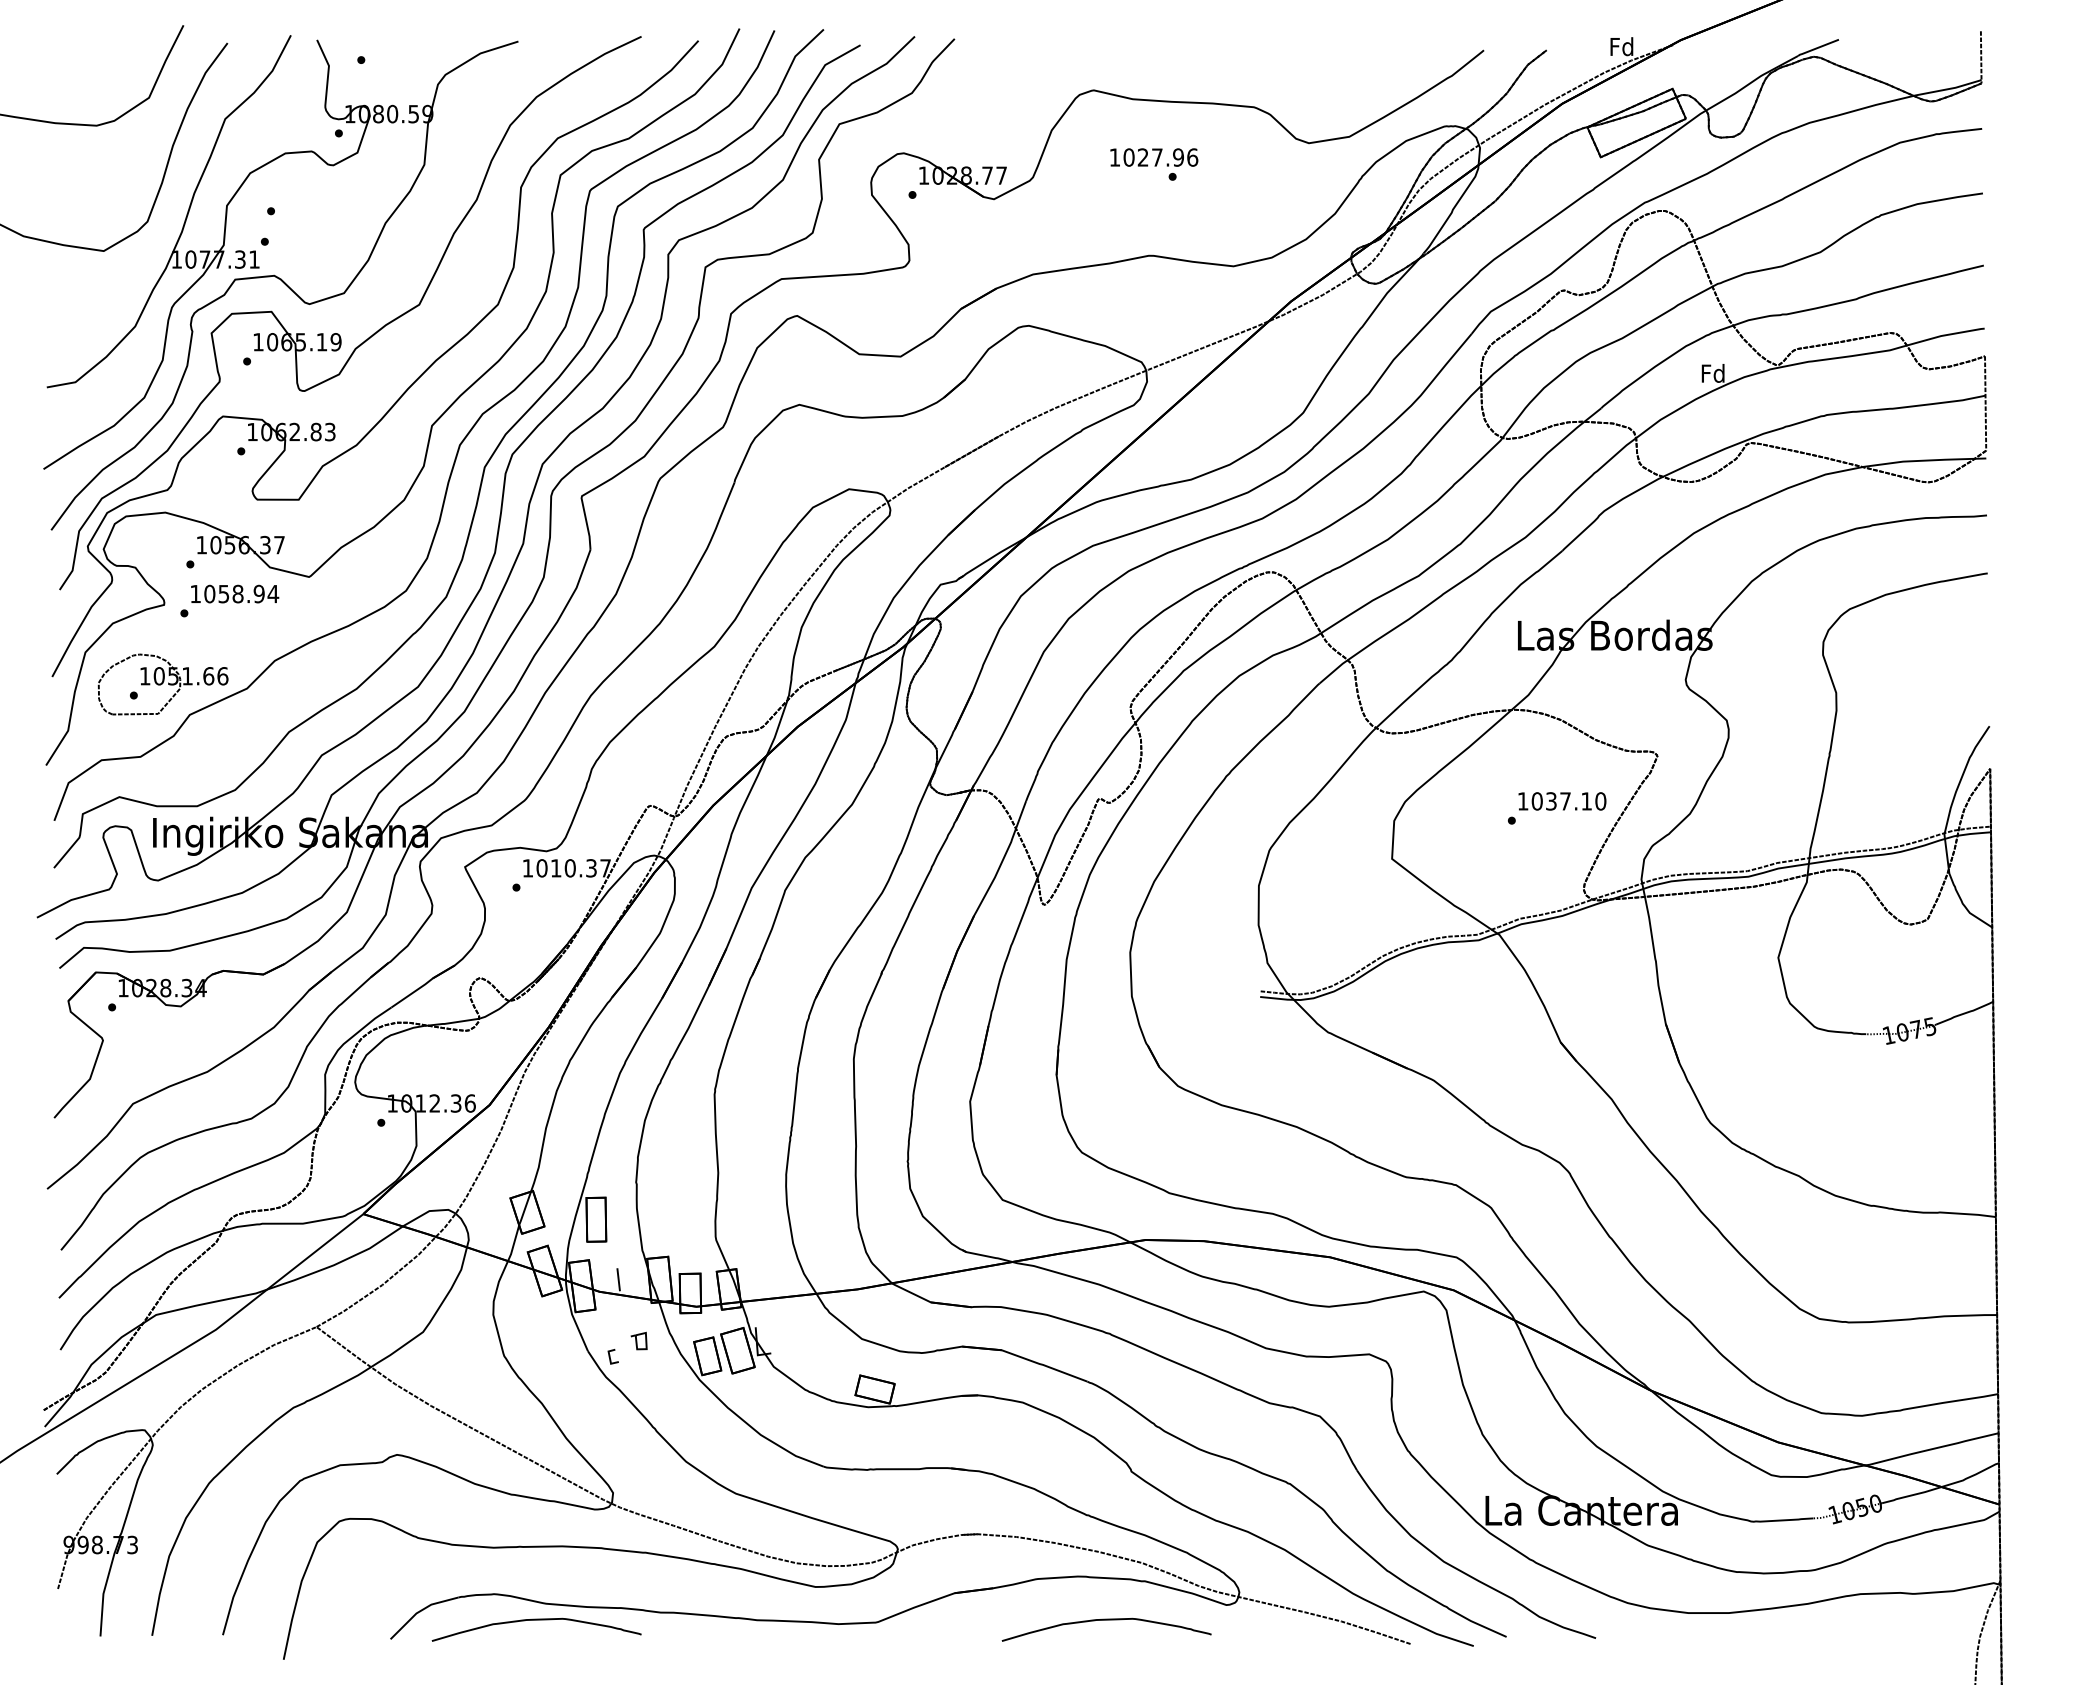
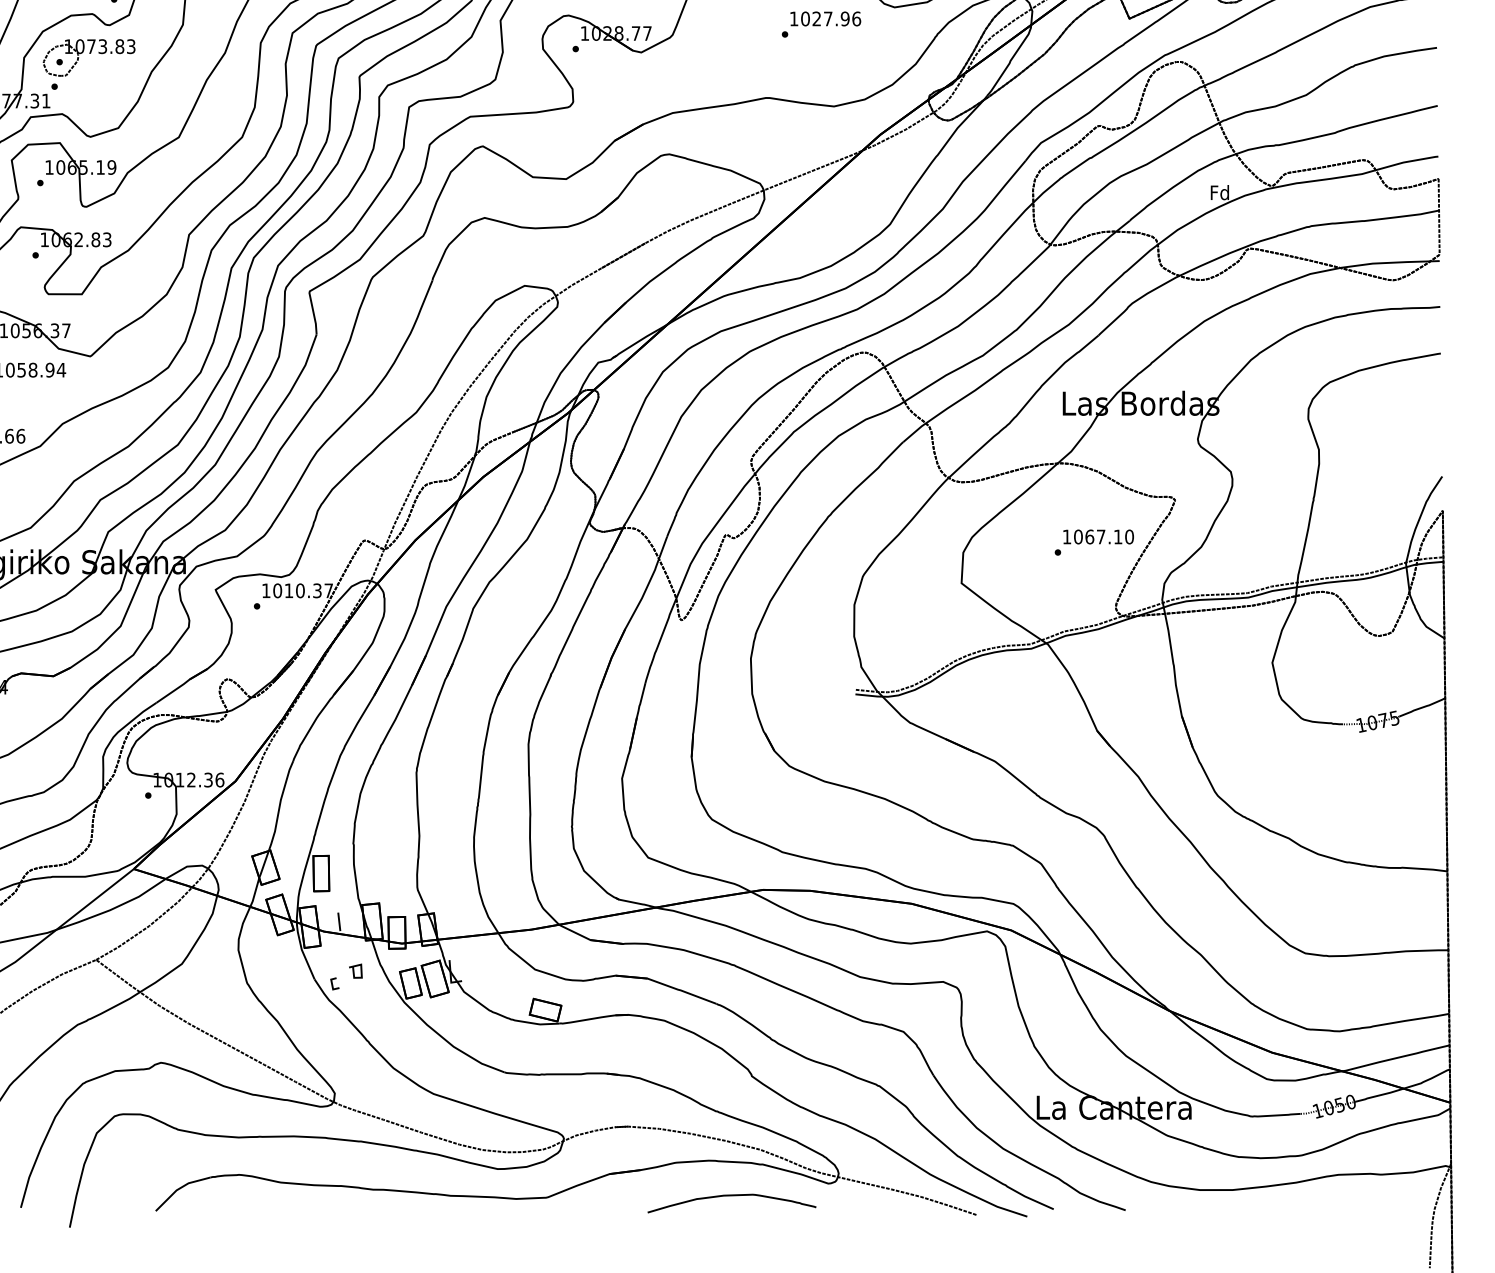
text: (1154, 157) -> (825, 18), moved
part: (307, 205) -> (88, 57), added
text: (1551, 801) -> (1089, 537), 1037.10 -> 1067.10
curve: (536, 1620) -> (273, 1196), removed

